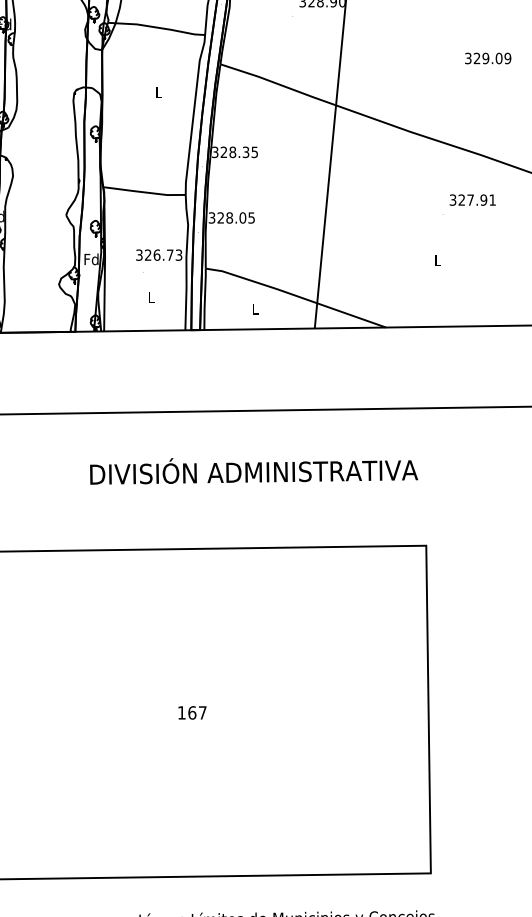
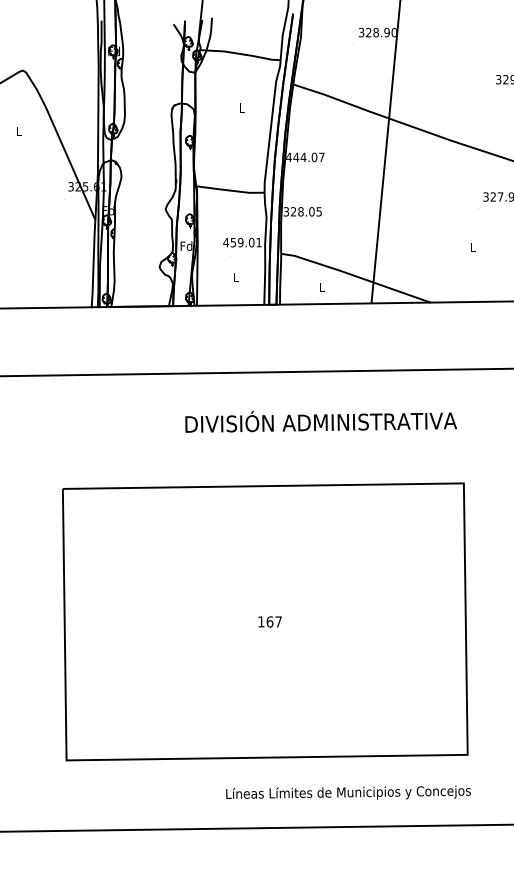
text: (235, 152) -> (305, 157), 328.35 -> 444.07
text: (159, 255) -> (242, 242), 326.73 -> 459.01

